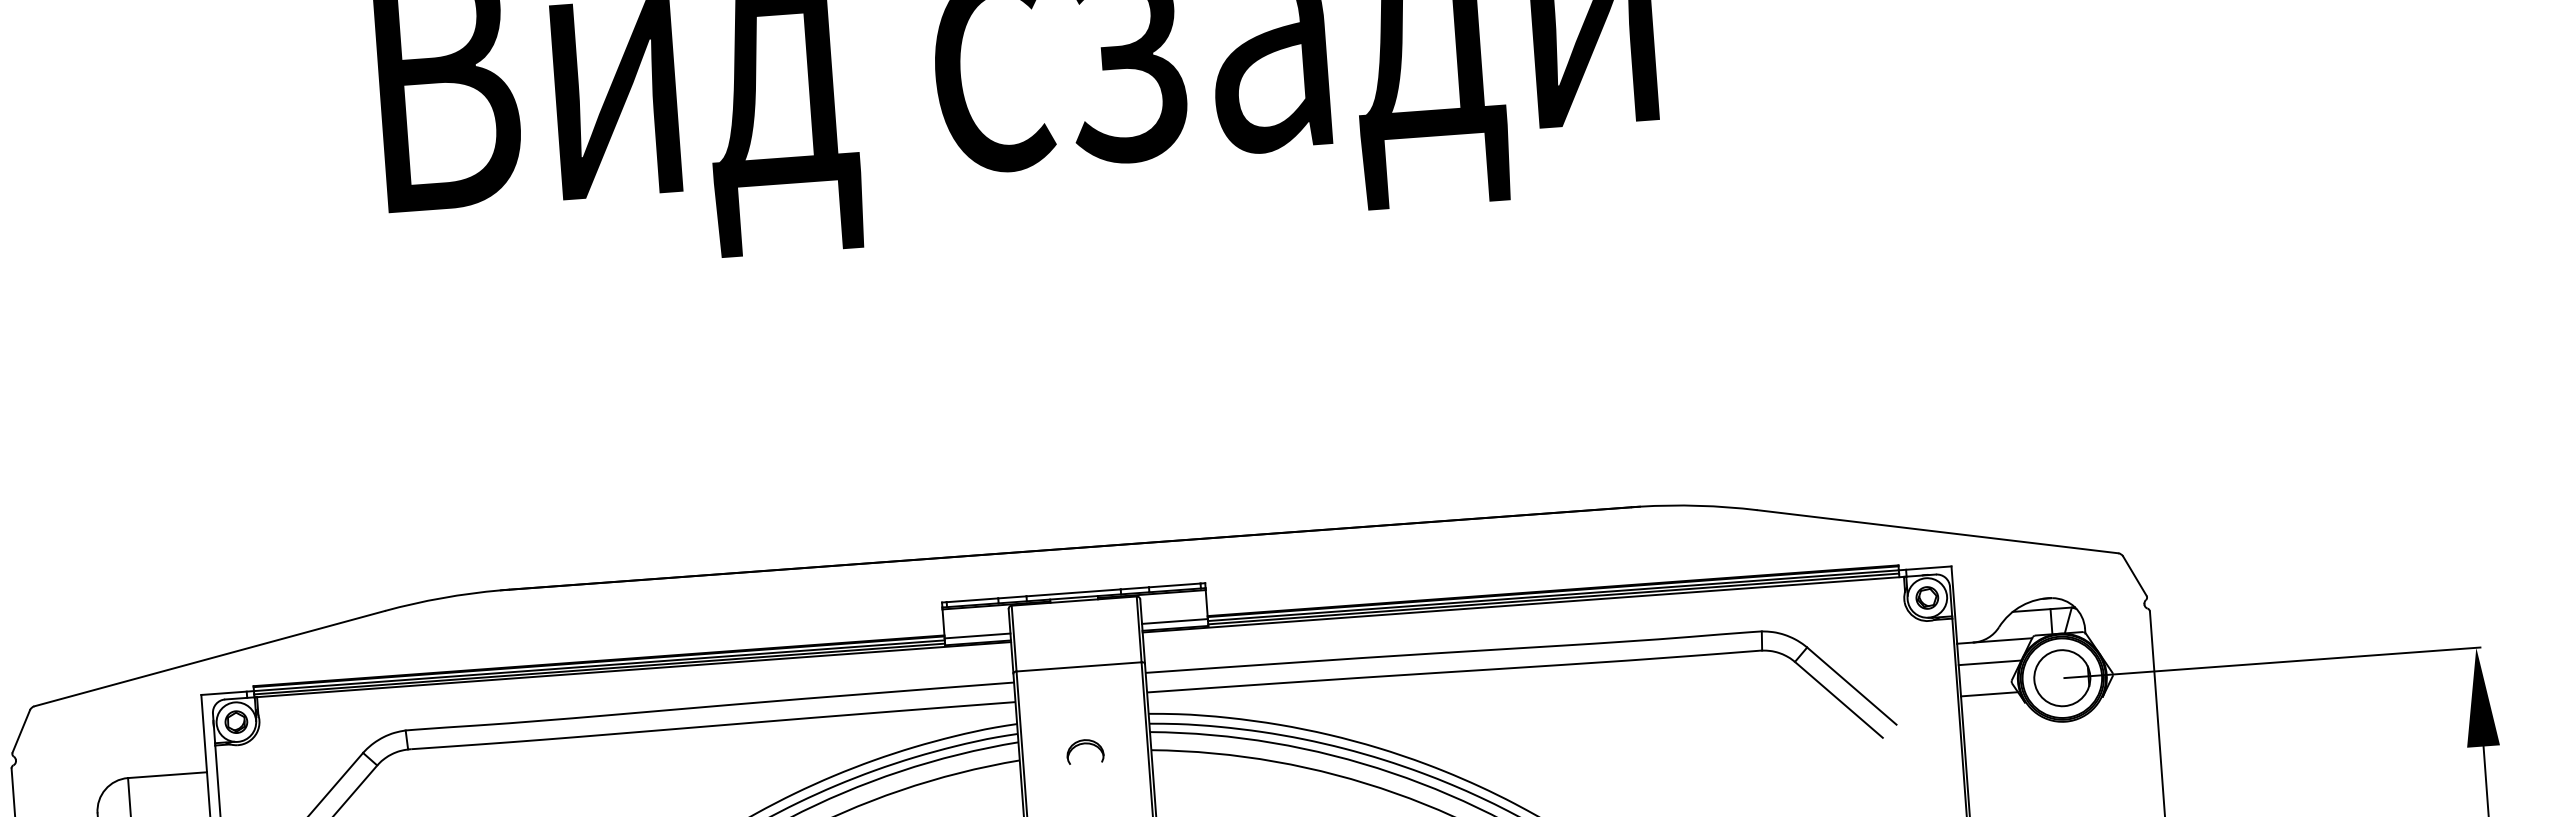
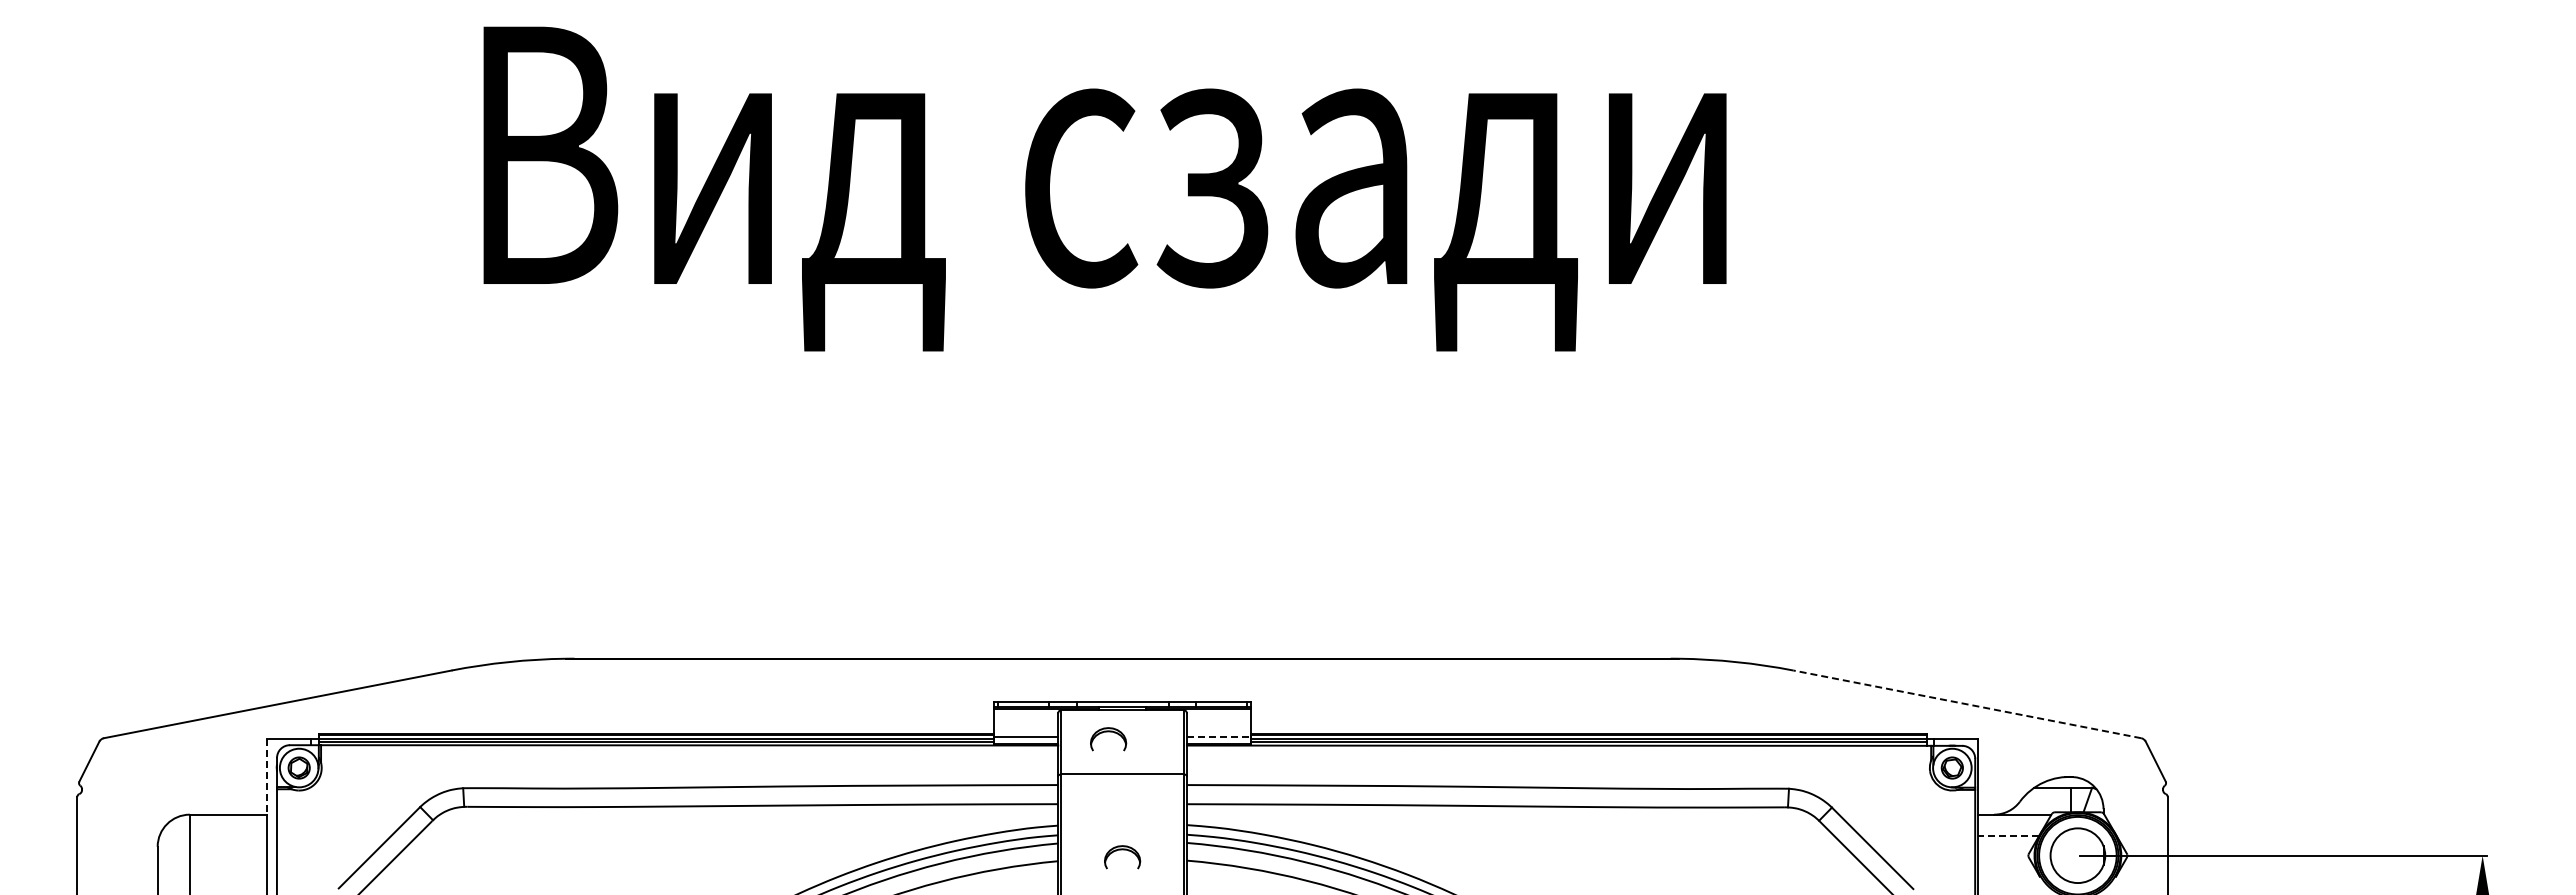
line: (1937, 531) -> (1966, 704), solid -> dashed
line: (1175, 621) -> (1219, 737), solid -> dashed
part: (1061, 625) -> (1108, 732), added
line: (1989, 662) -> (2008, 835), solid -> dashed
line: (1989, 694) -> (2005, 866), removed
line: (204, 733) -> (267, 776), solid -> dashed

